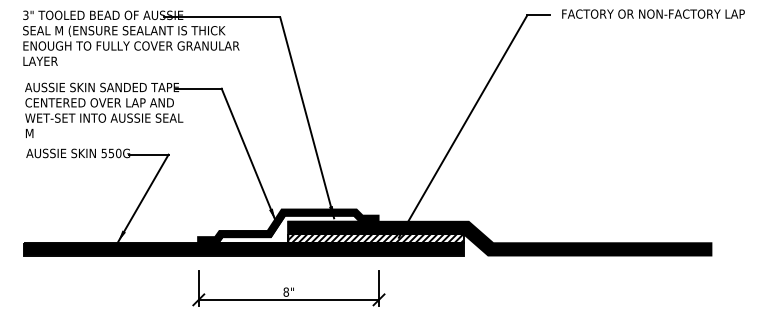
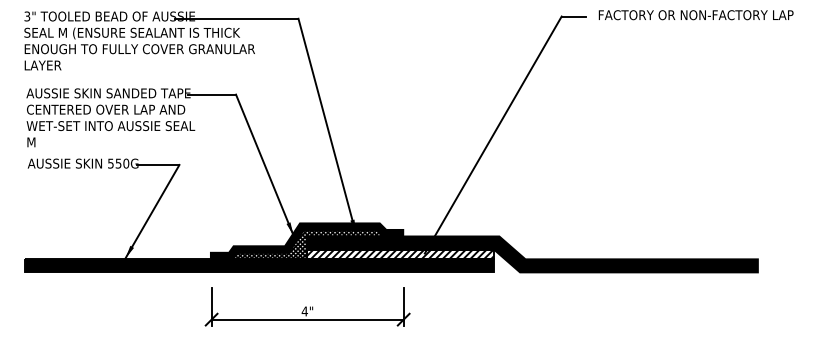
hatch: (288, 229) -> (307, 244), added
text: (285, 291) -> (304, 310), 8" -> 4"

